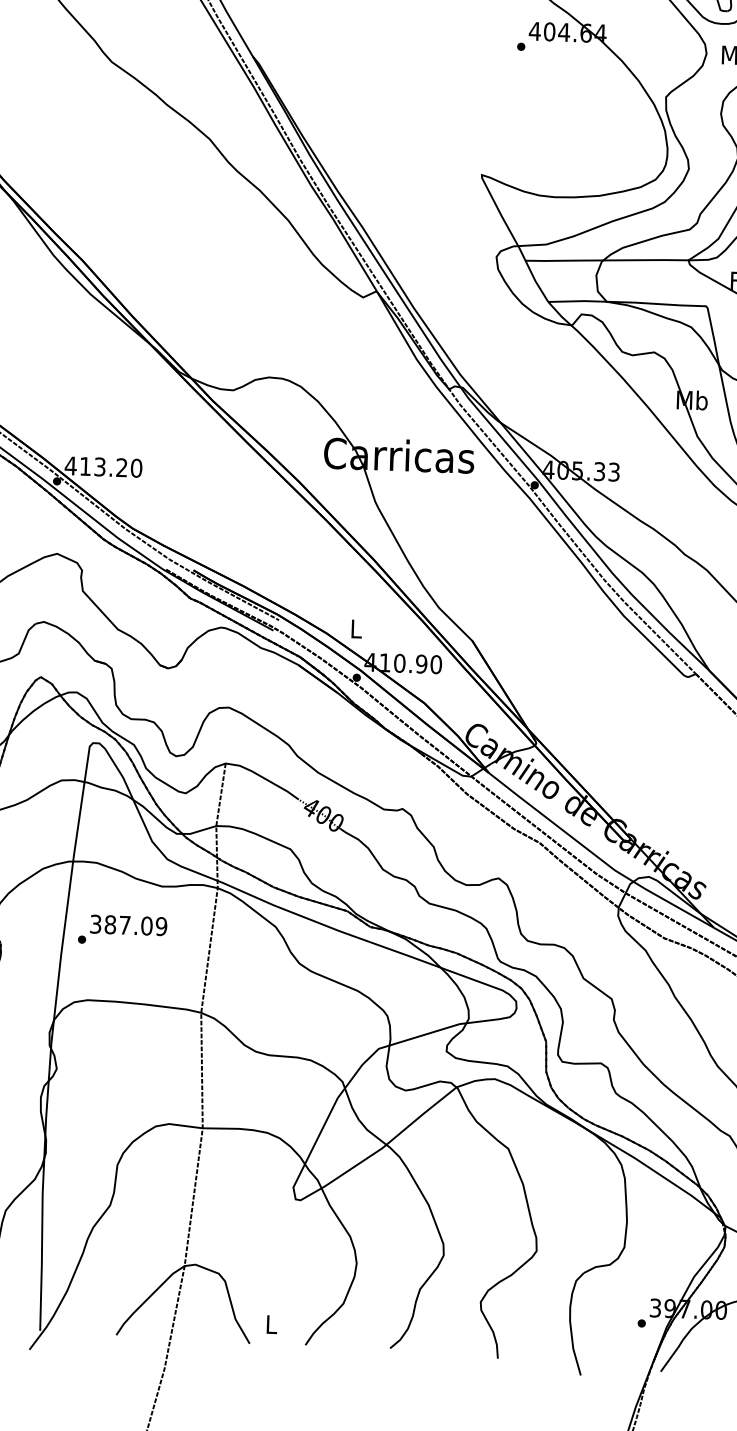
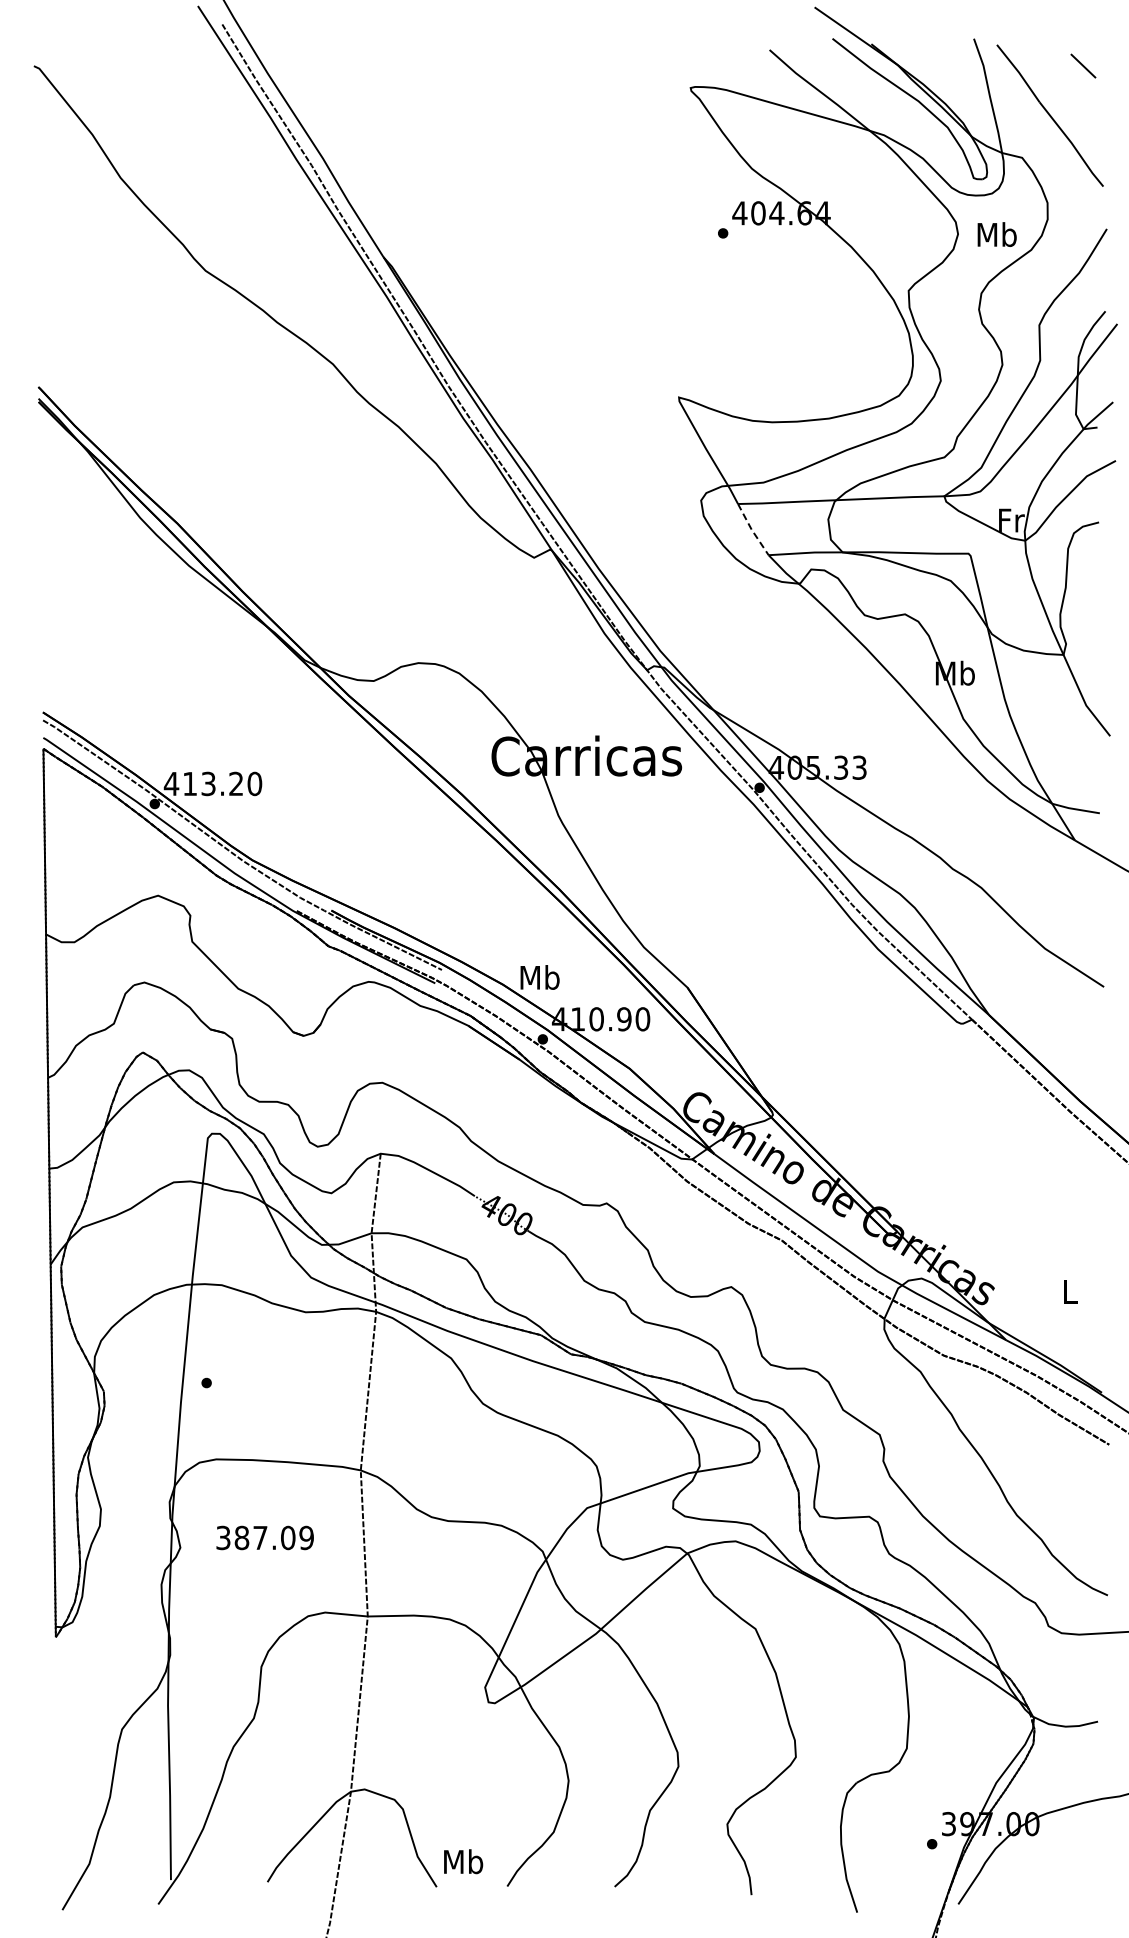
line: (536, 282) -> (752, 530), solid -> dashed
text: (355, 628) -> (539, 977), L -> Mb
text: (128, 925) -> (264, 1537), moved
text: (271, 1324) -> (463, 1861), L -> Mb

